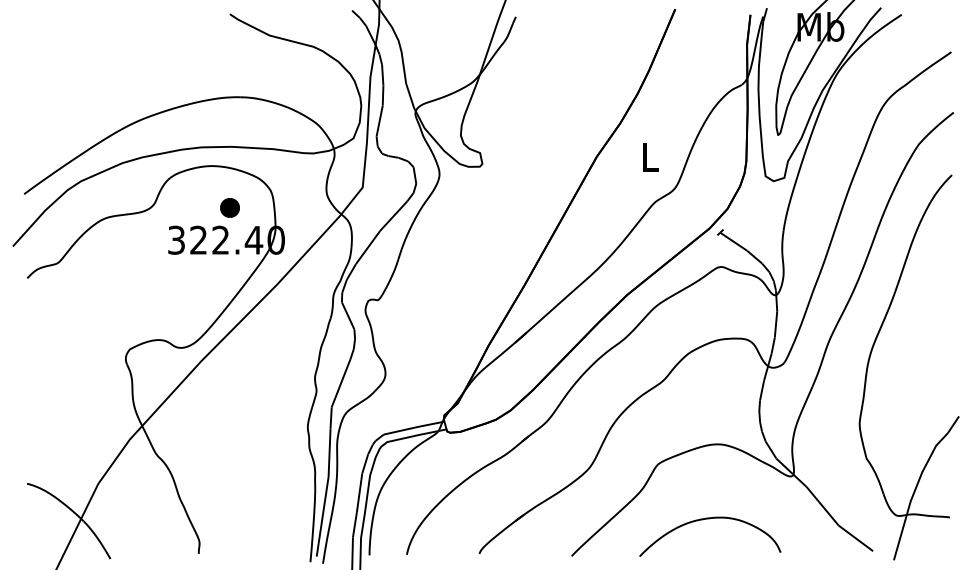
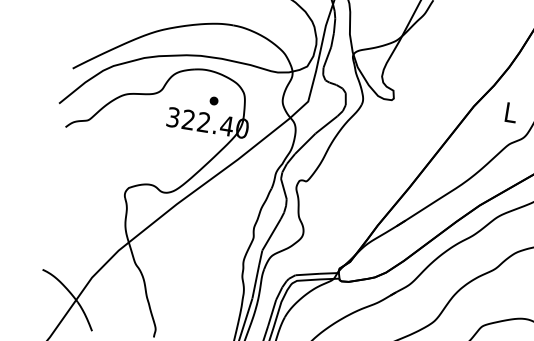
part: (230, 207) -> (214, 100), size x0.62

